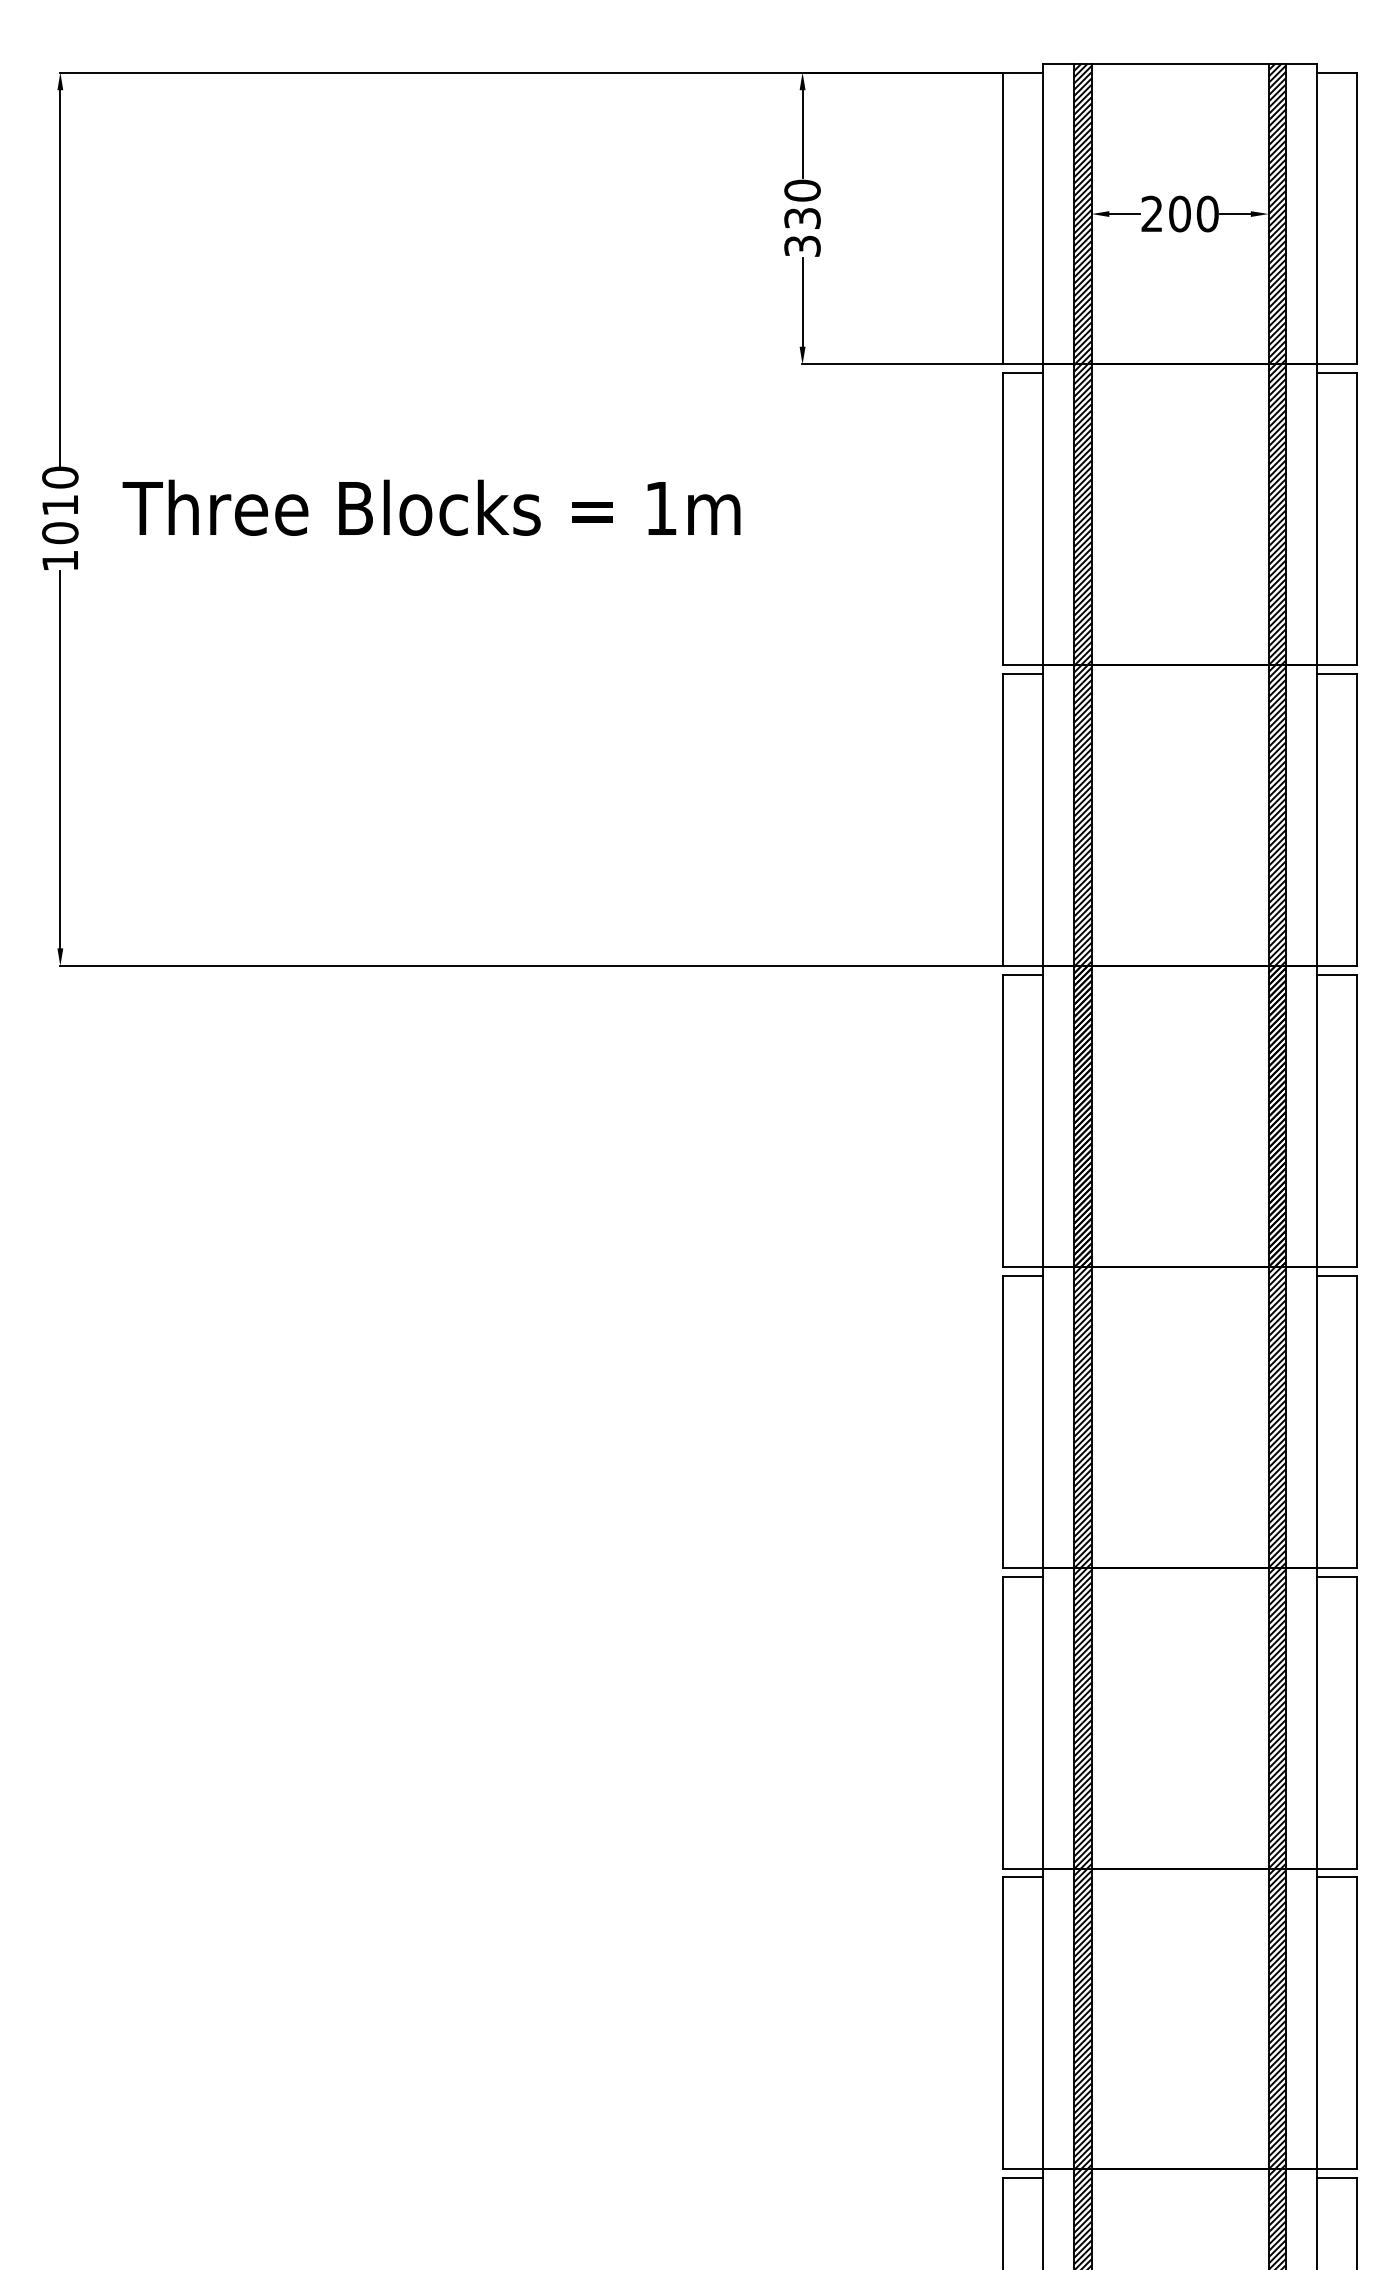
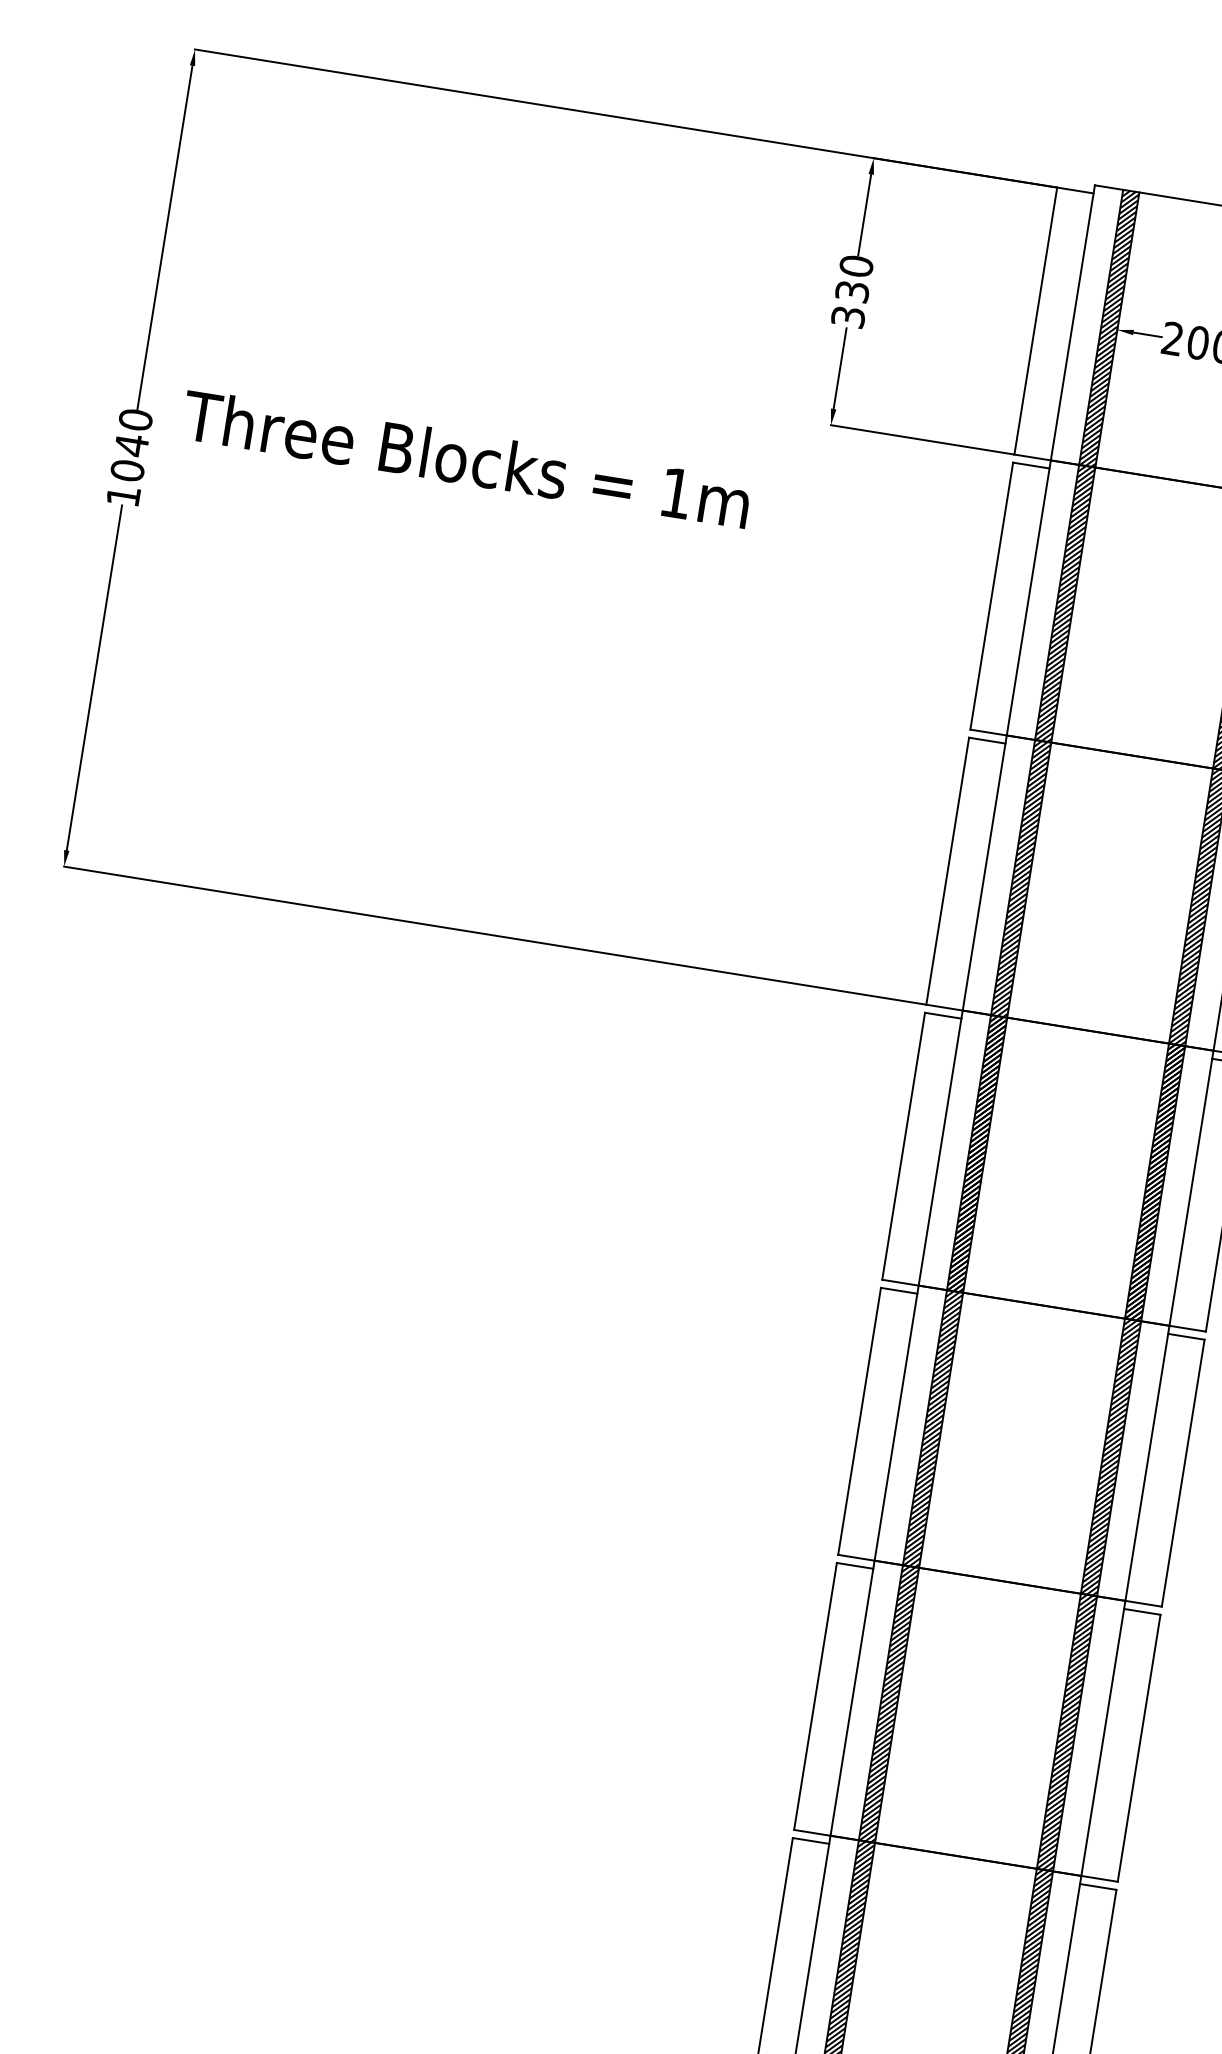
text: (59, 505) -> (130, 445), 1010 -> 1040
text: (431, 507) -> (466, 458), moved

